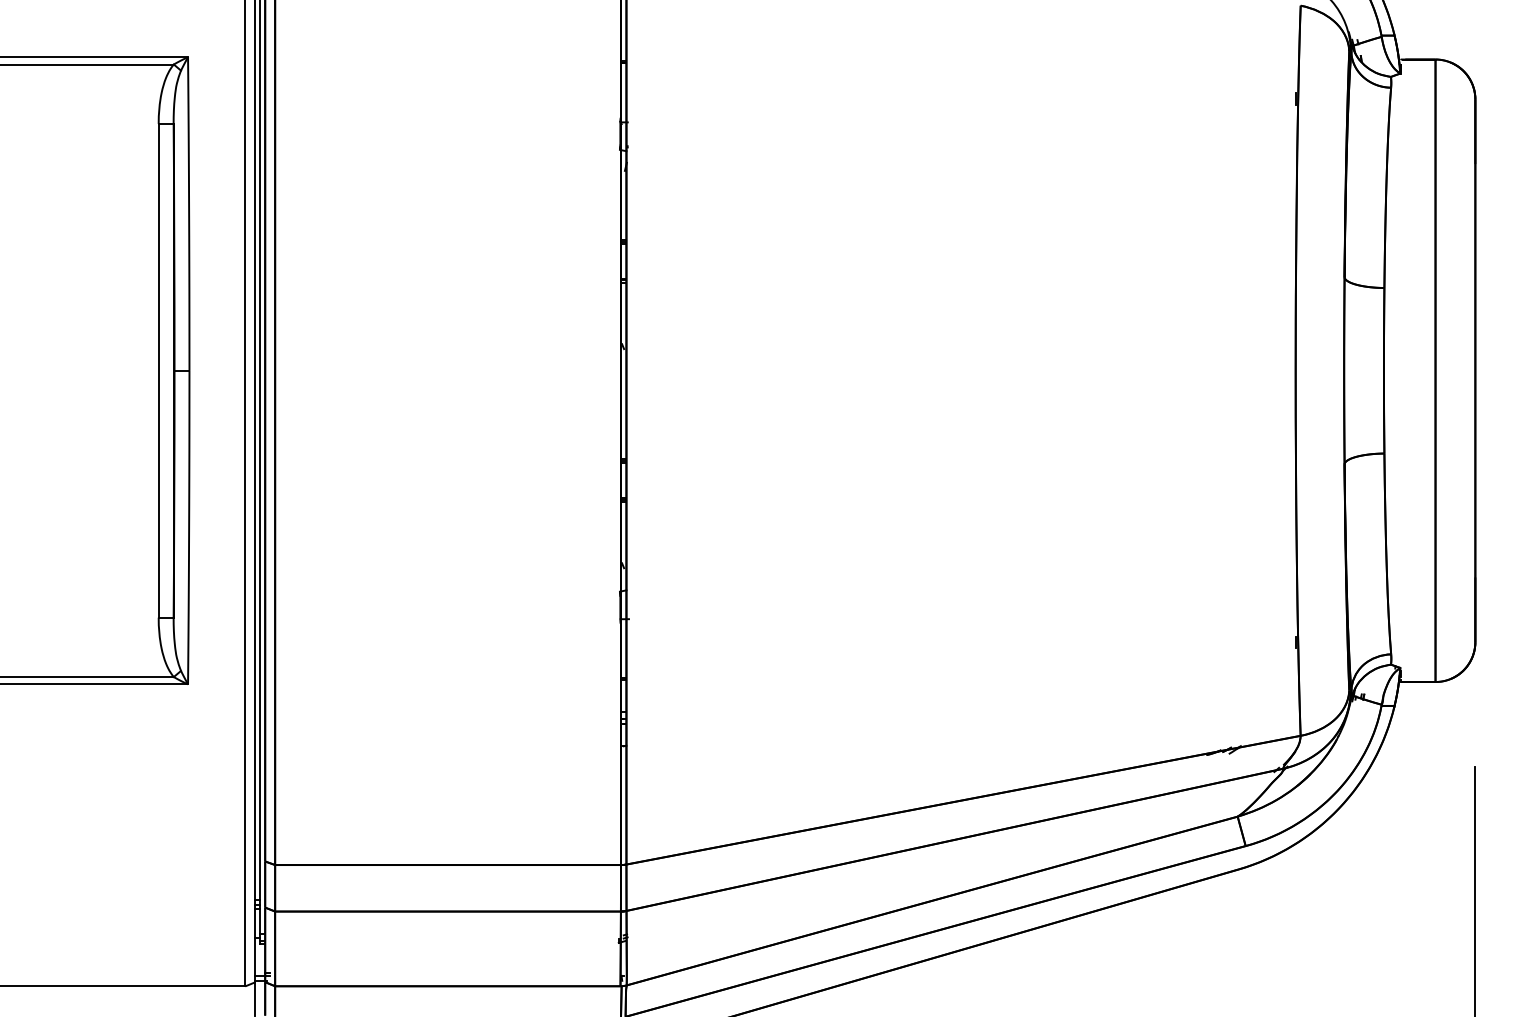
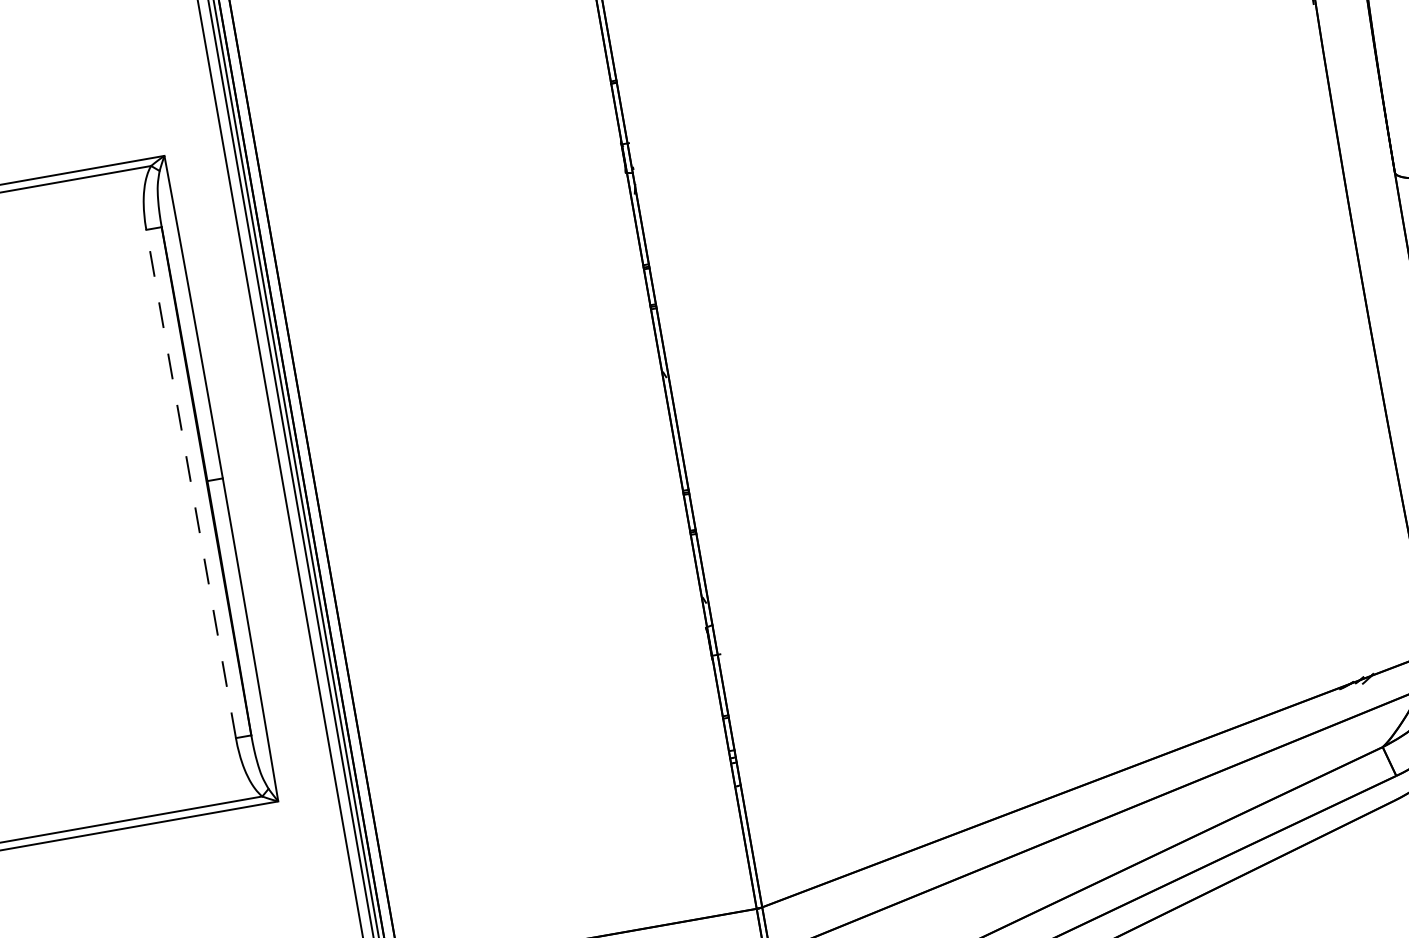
line: (158, 370) -> (190, 483), solid -> dashed

